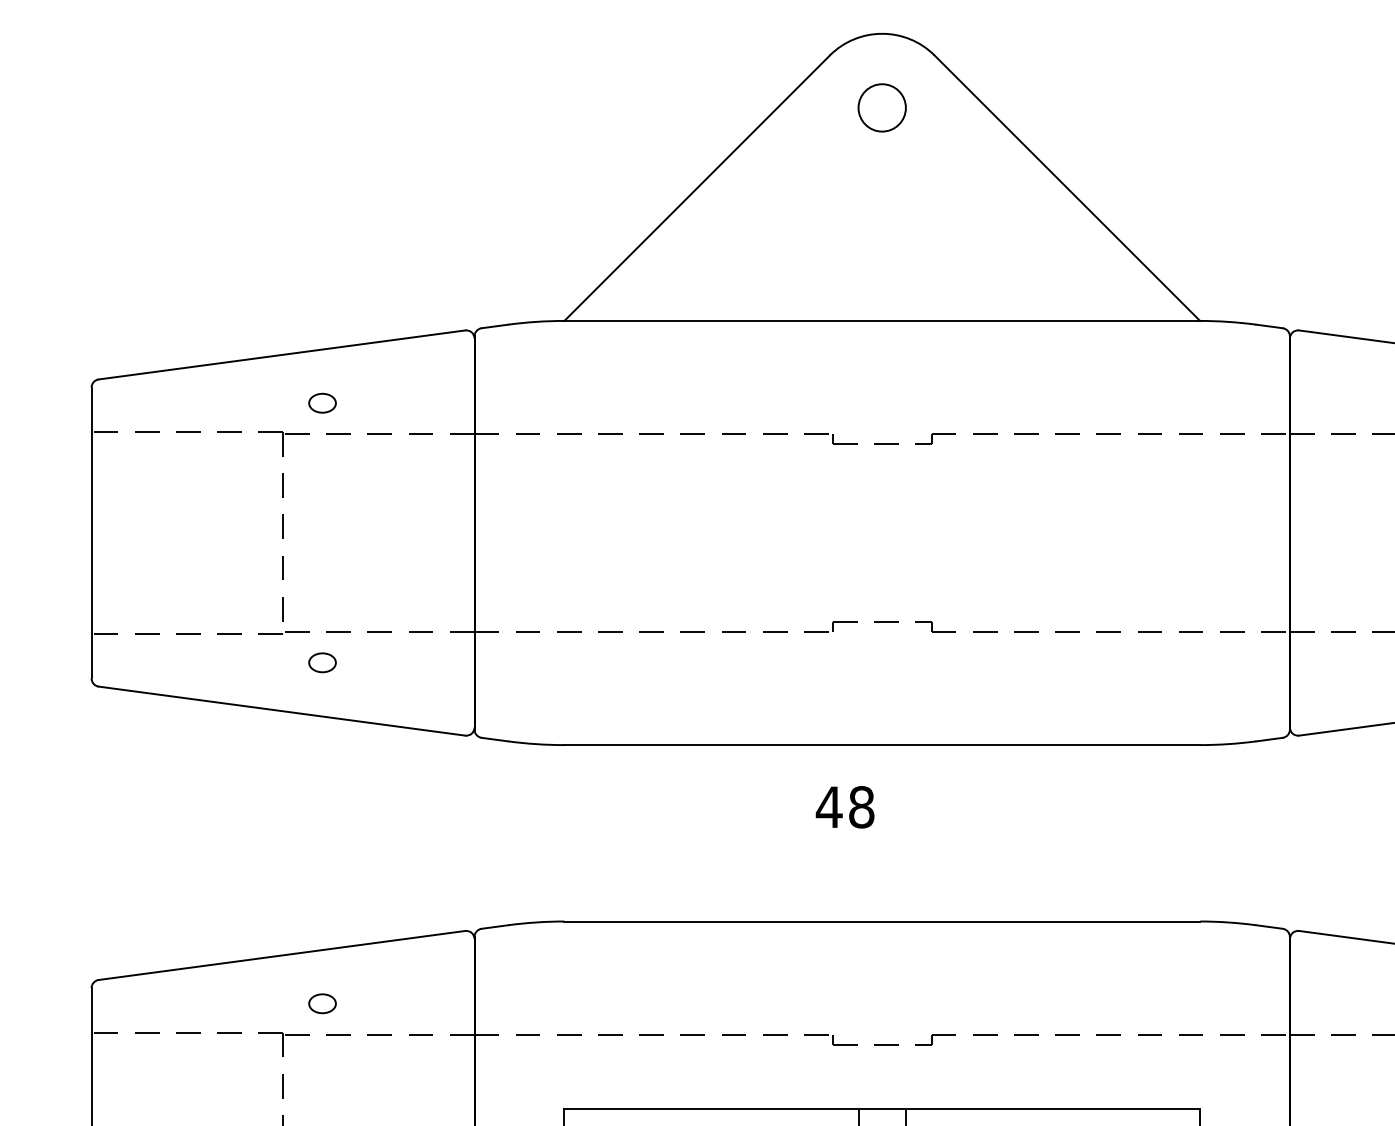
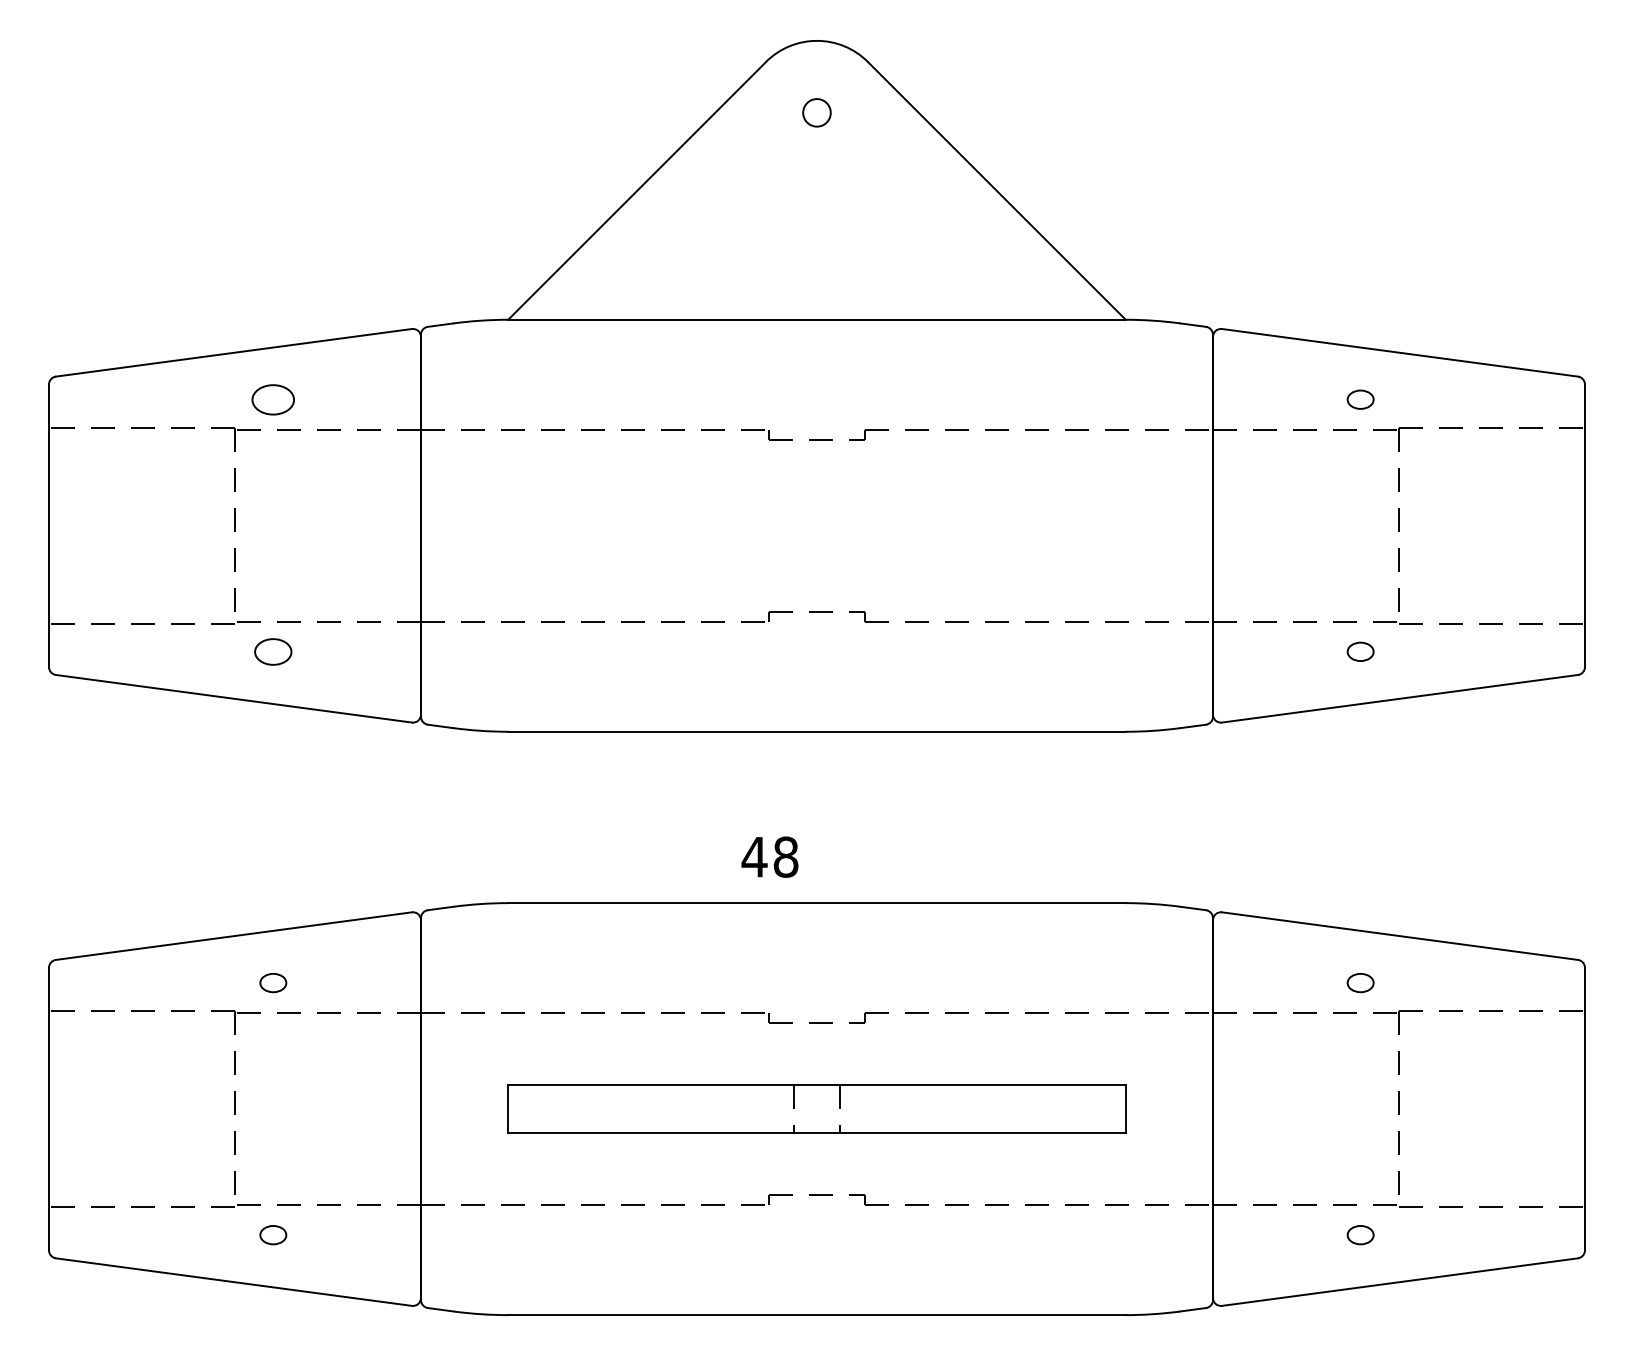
circle: (881, 107) -> (816, 112), size x0.6
part: (322, 403) -> (273, 399), size x1.6
part: (322, 662) -> (273, 651), size x1.4
text: (844, 806) -> (769, 856), moved

